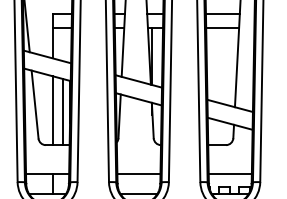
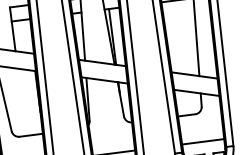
line: (52, 110) -> (21, 102), removed
line: (62, 111) -> (31, 101), removed

